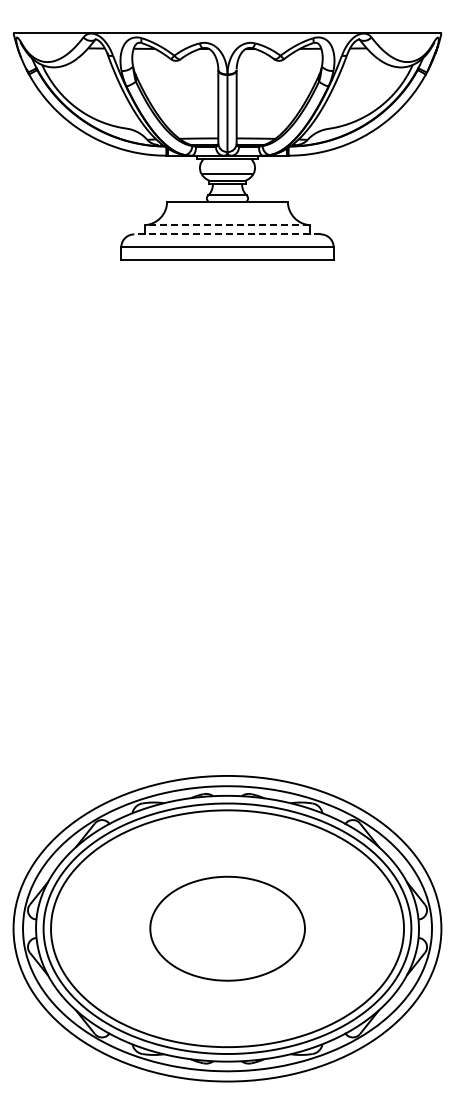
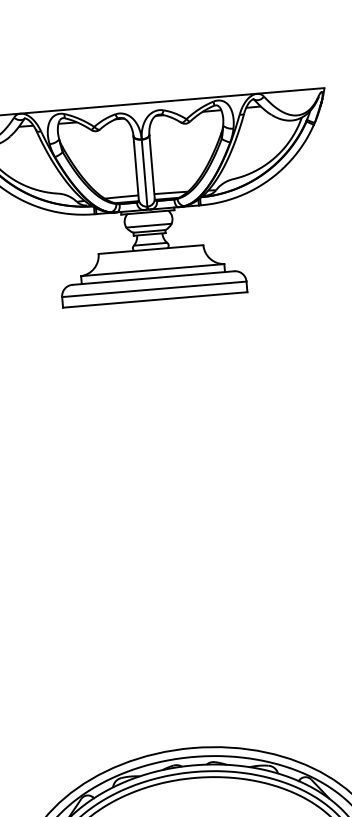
line: (227, 225) -> (152, 270), dashed -> solid
line: (226, 234) -> (152, 278), dashed -> solid

